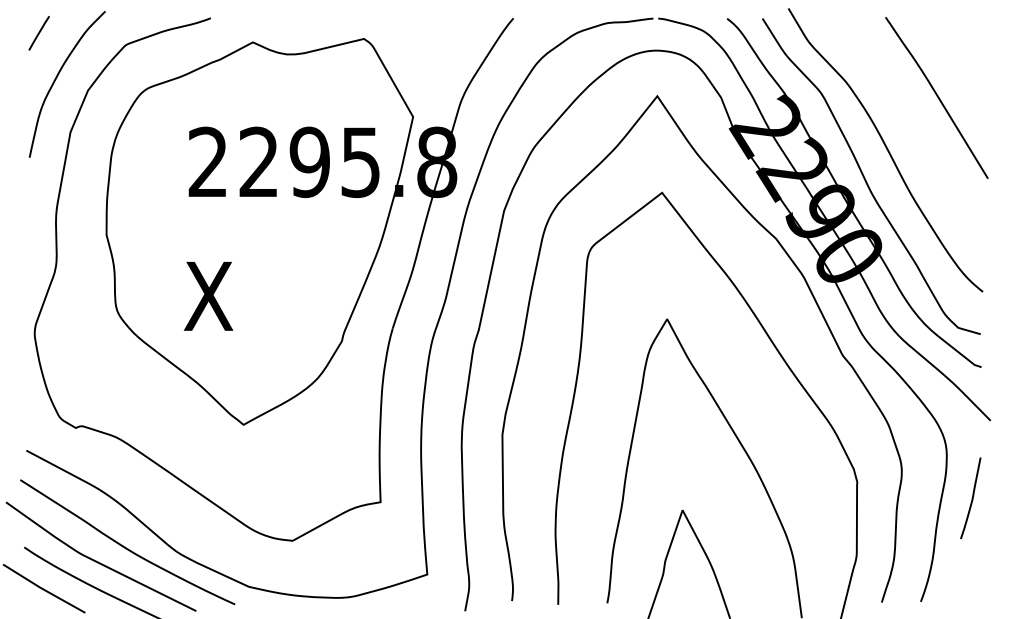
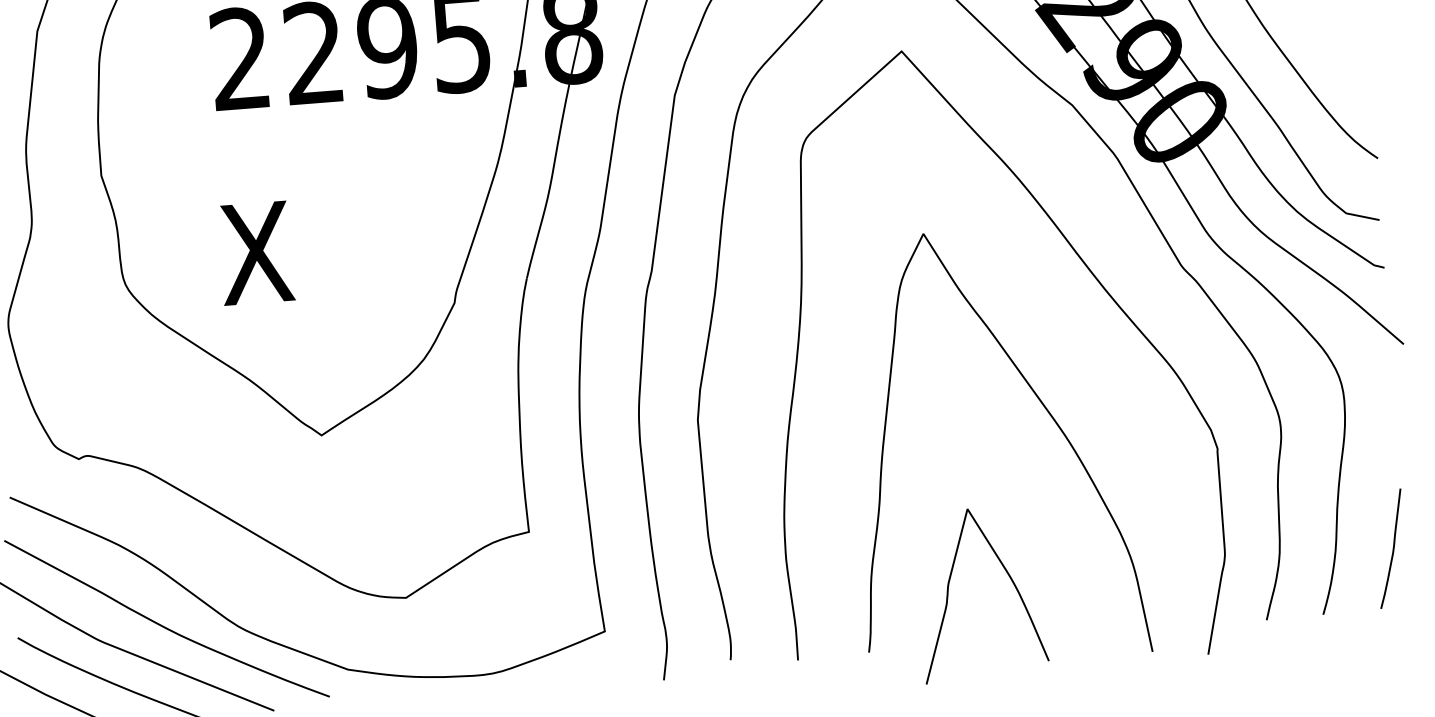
curve: (971, 498) -> (1391, 548), moved

